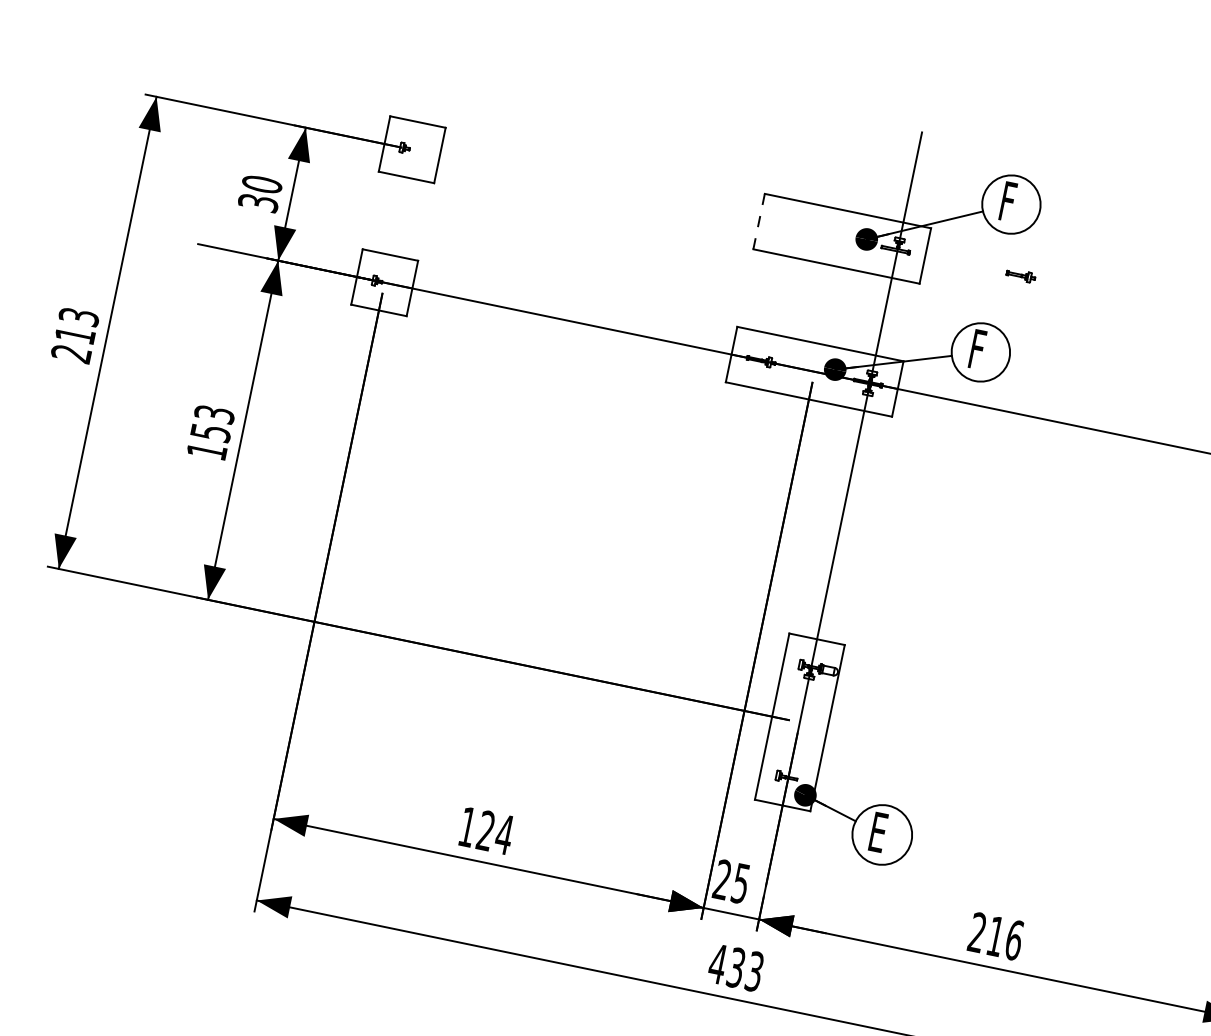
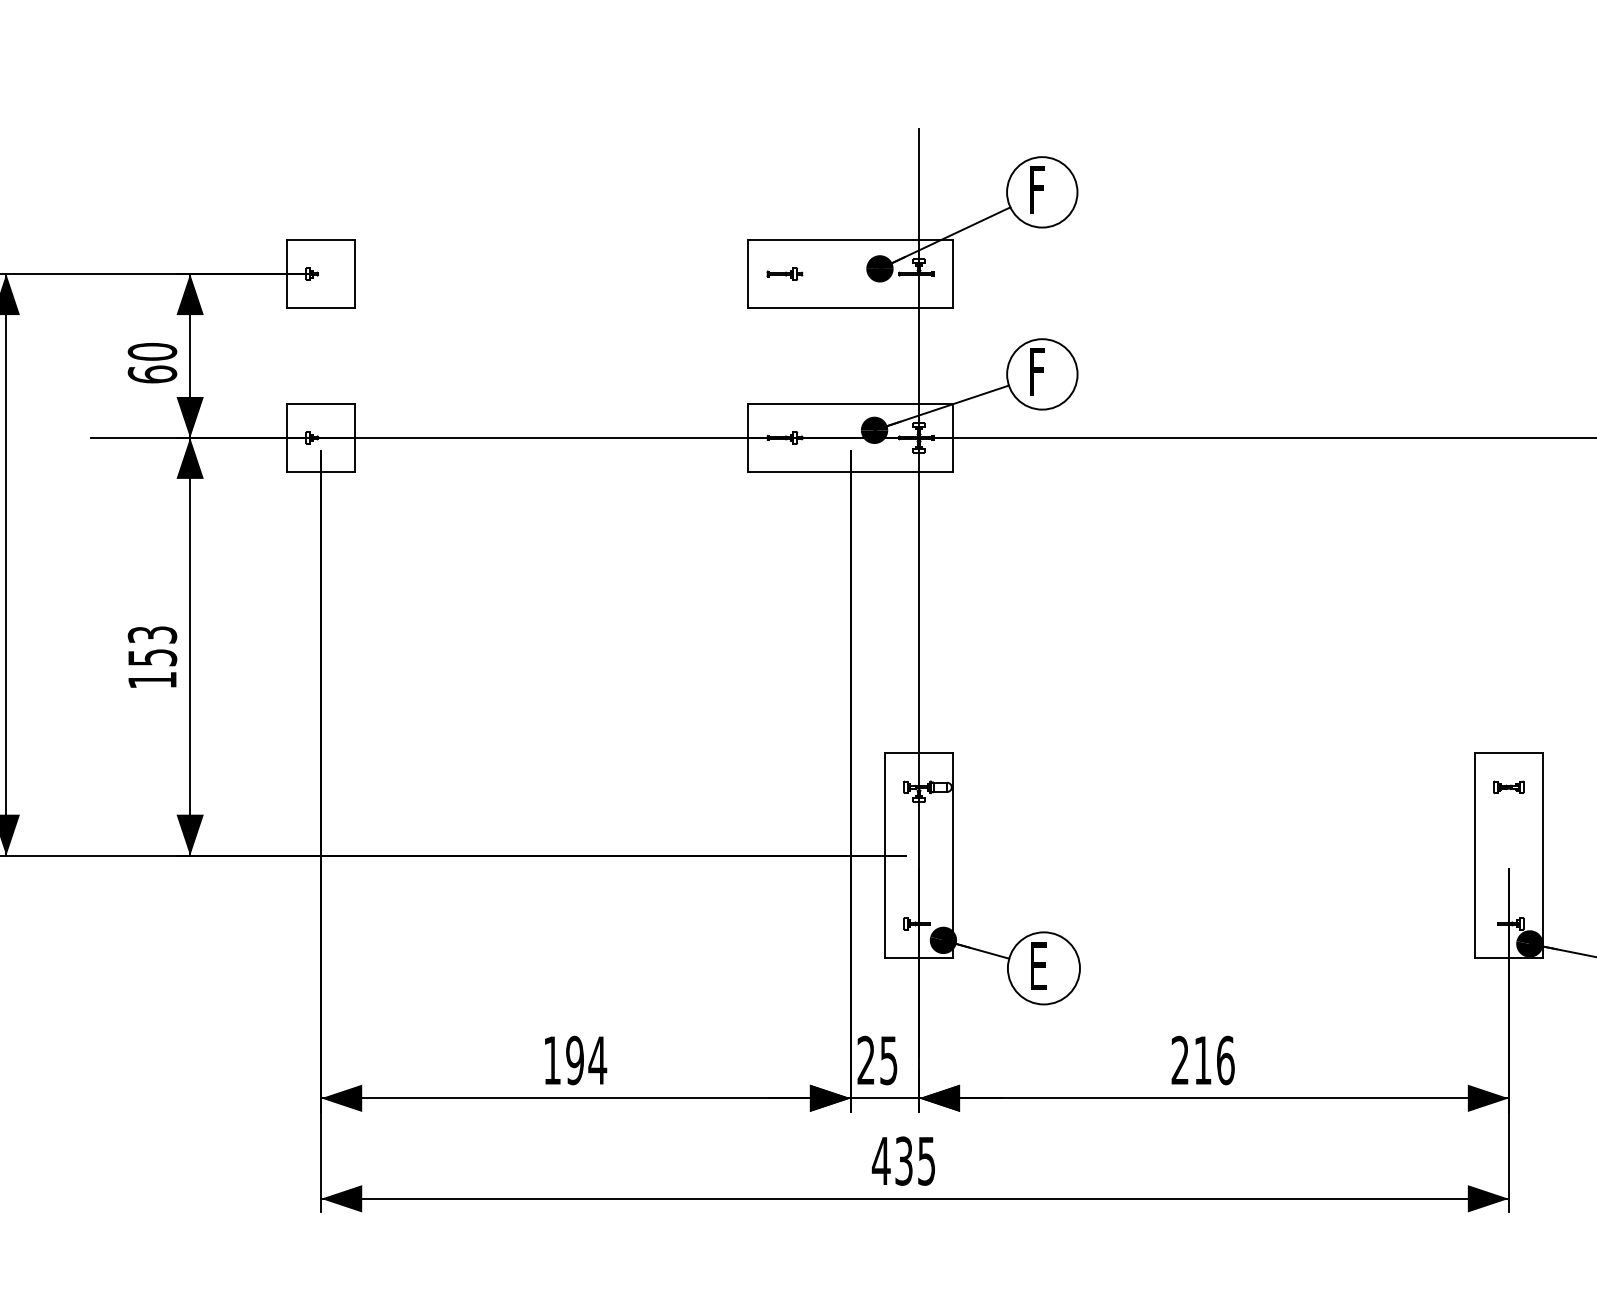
text: (258, 202) -> (152, 374), 30 -> 60
line: (759, 221) -> (748, 274), dashed -> solid
part: (1020, 275) -> (784, 273), moved
text: (485, 830) -> (574, 1060), 124 -> 194
text: (754, 971) -> (926, 1160), 433 -> 435

